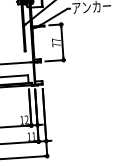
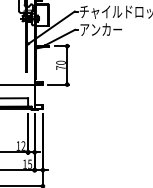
text: (55, 40) -> (60, 62), 77 -> 70
text: (34, 135) -> (30, 163), 11 -> 15

